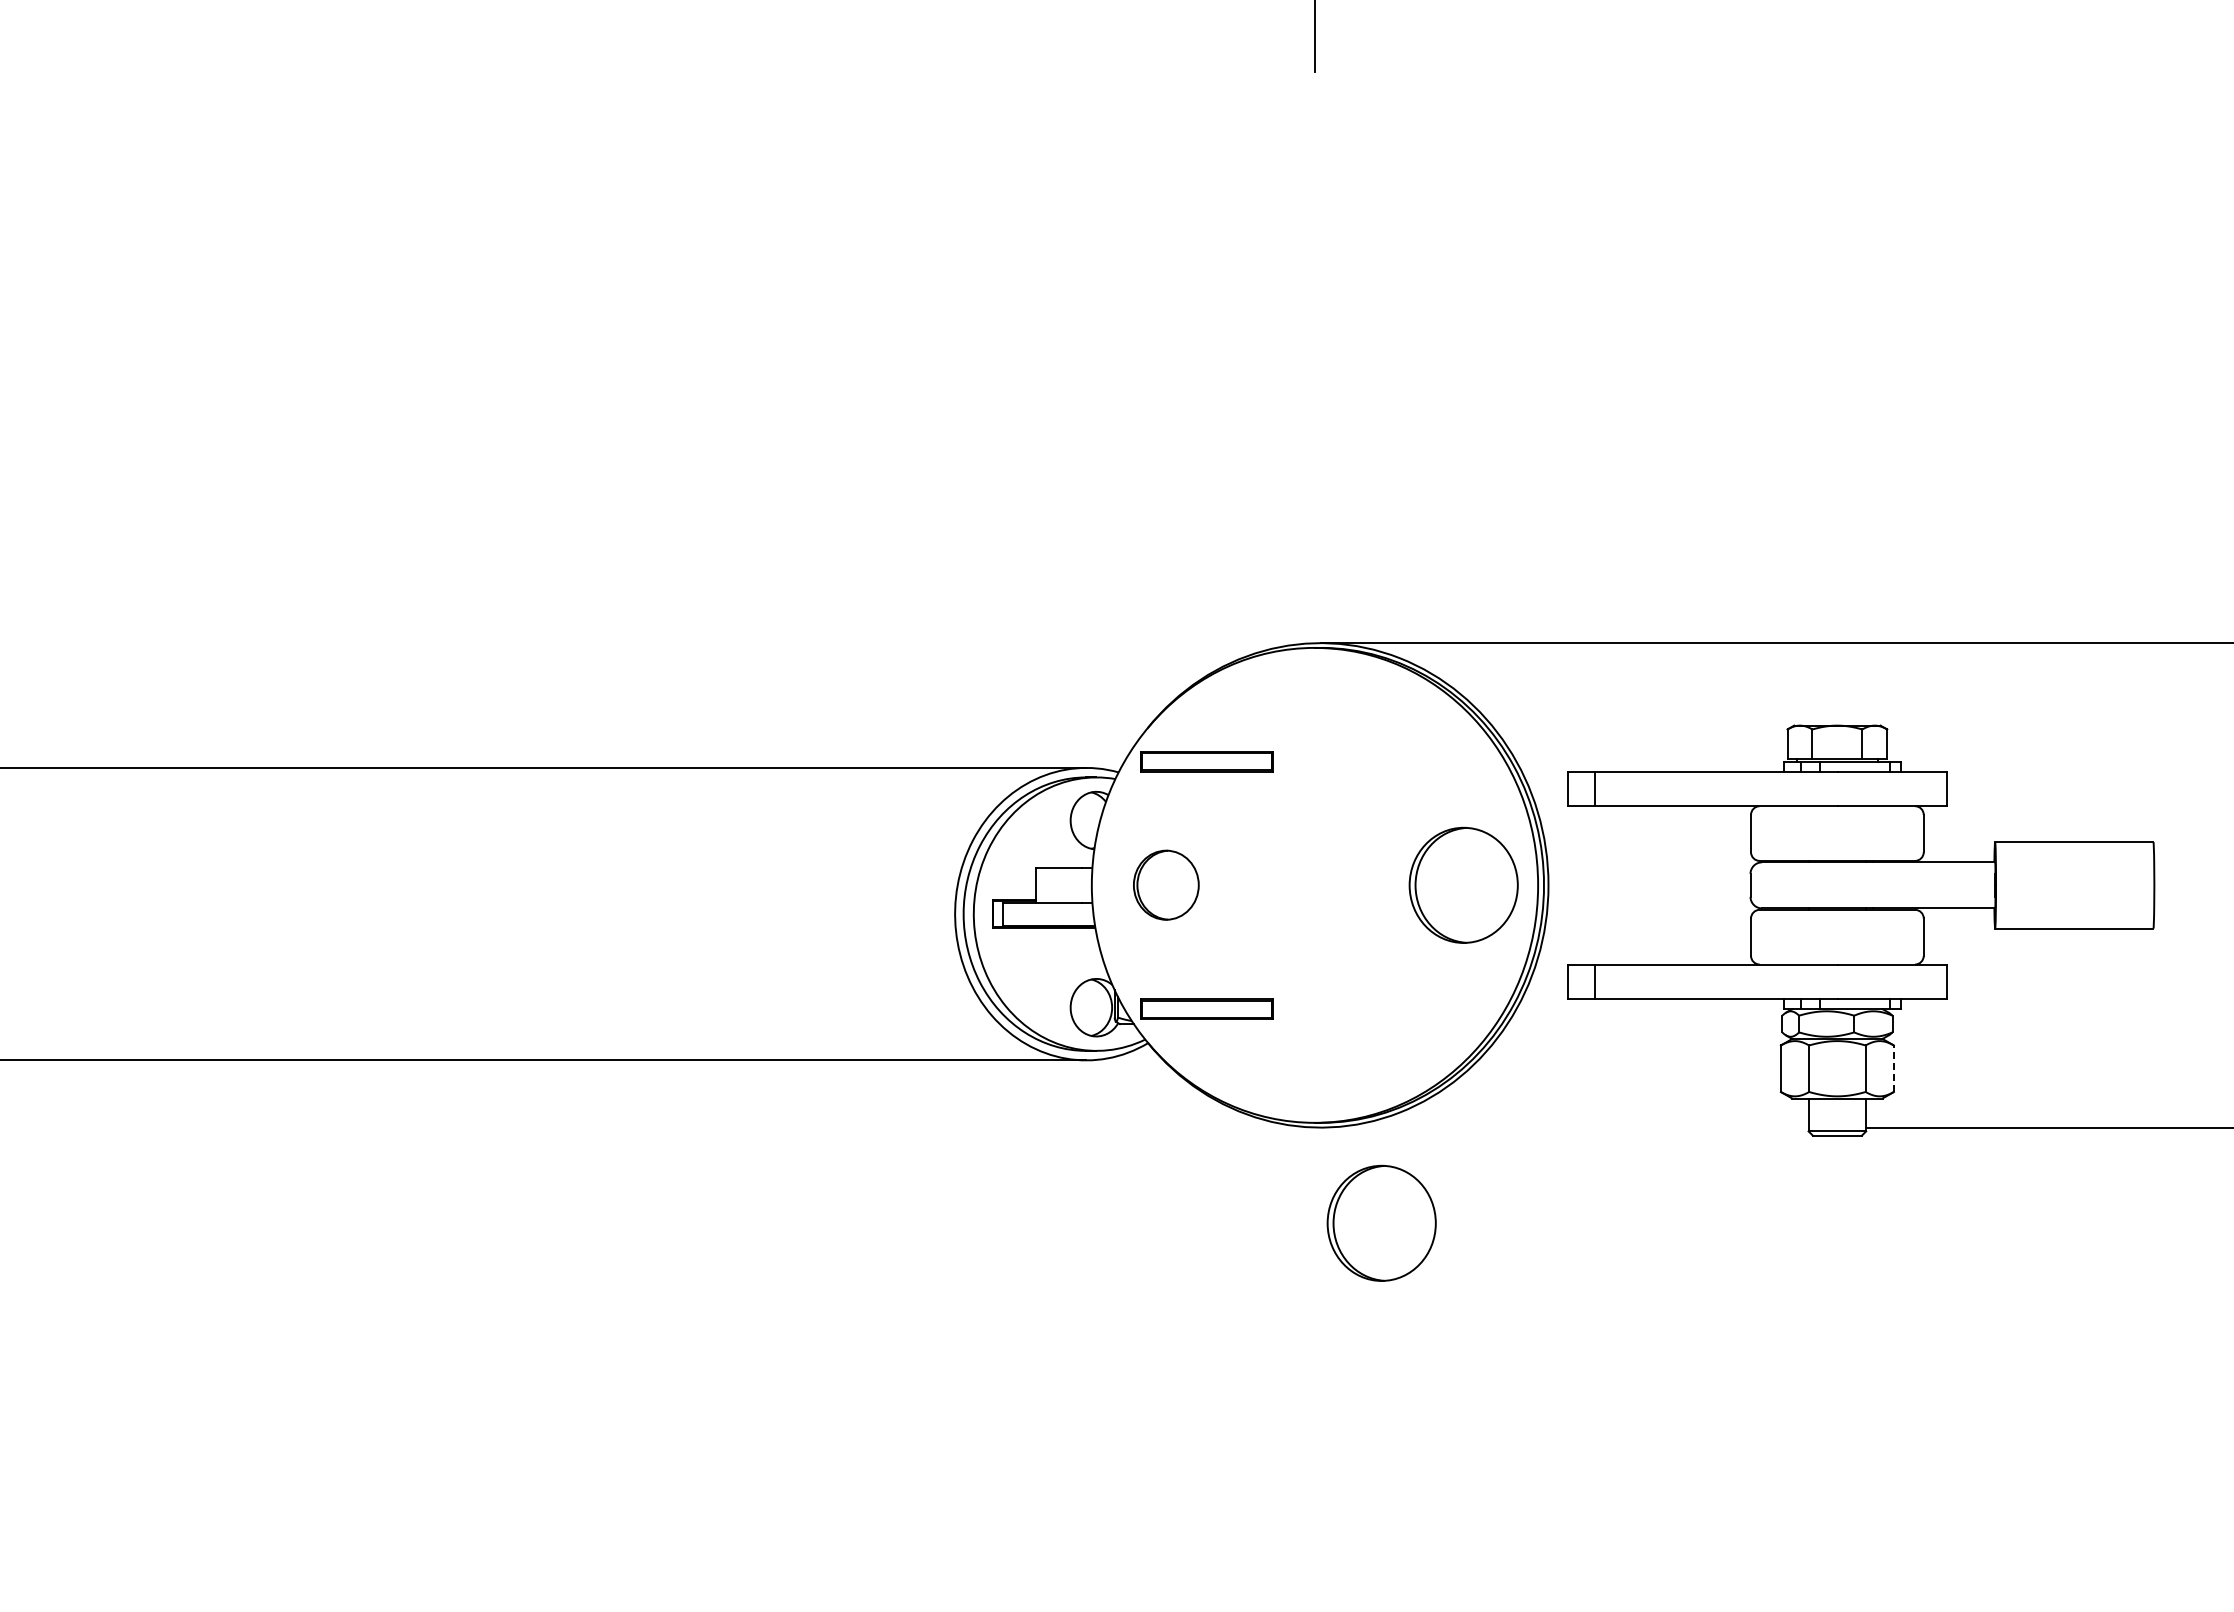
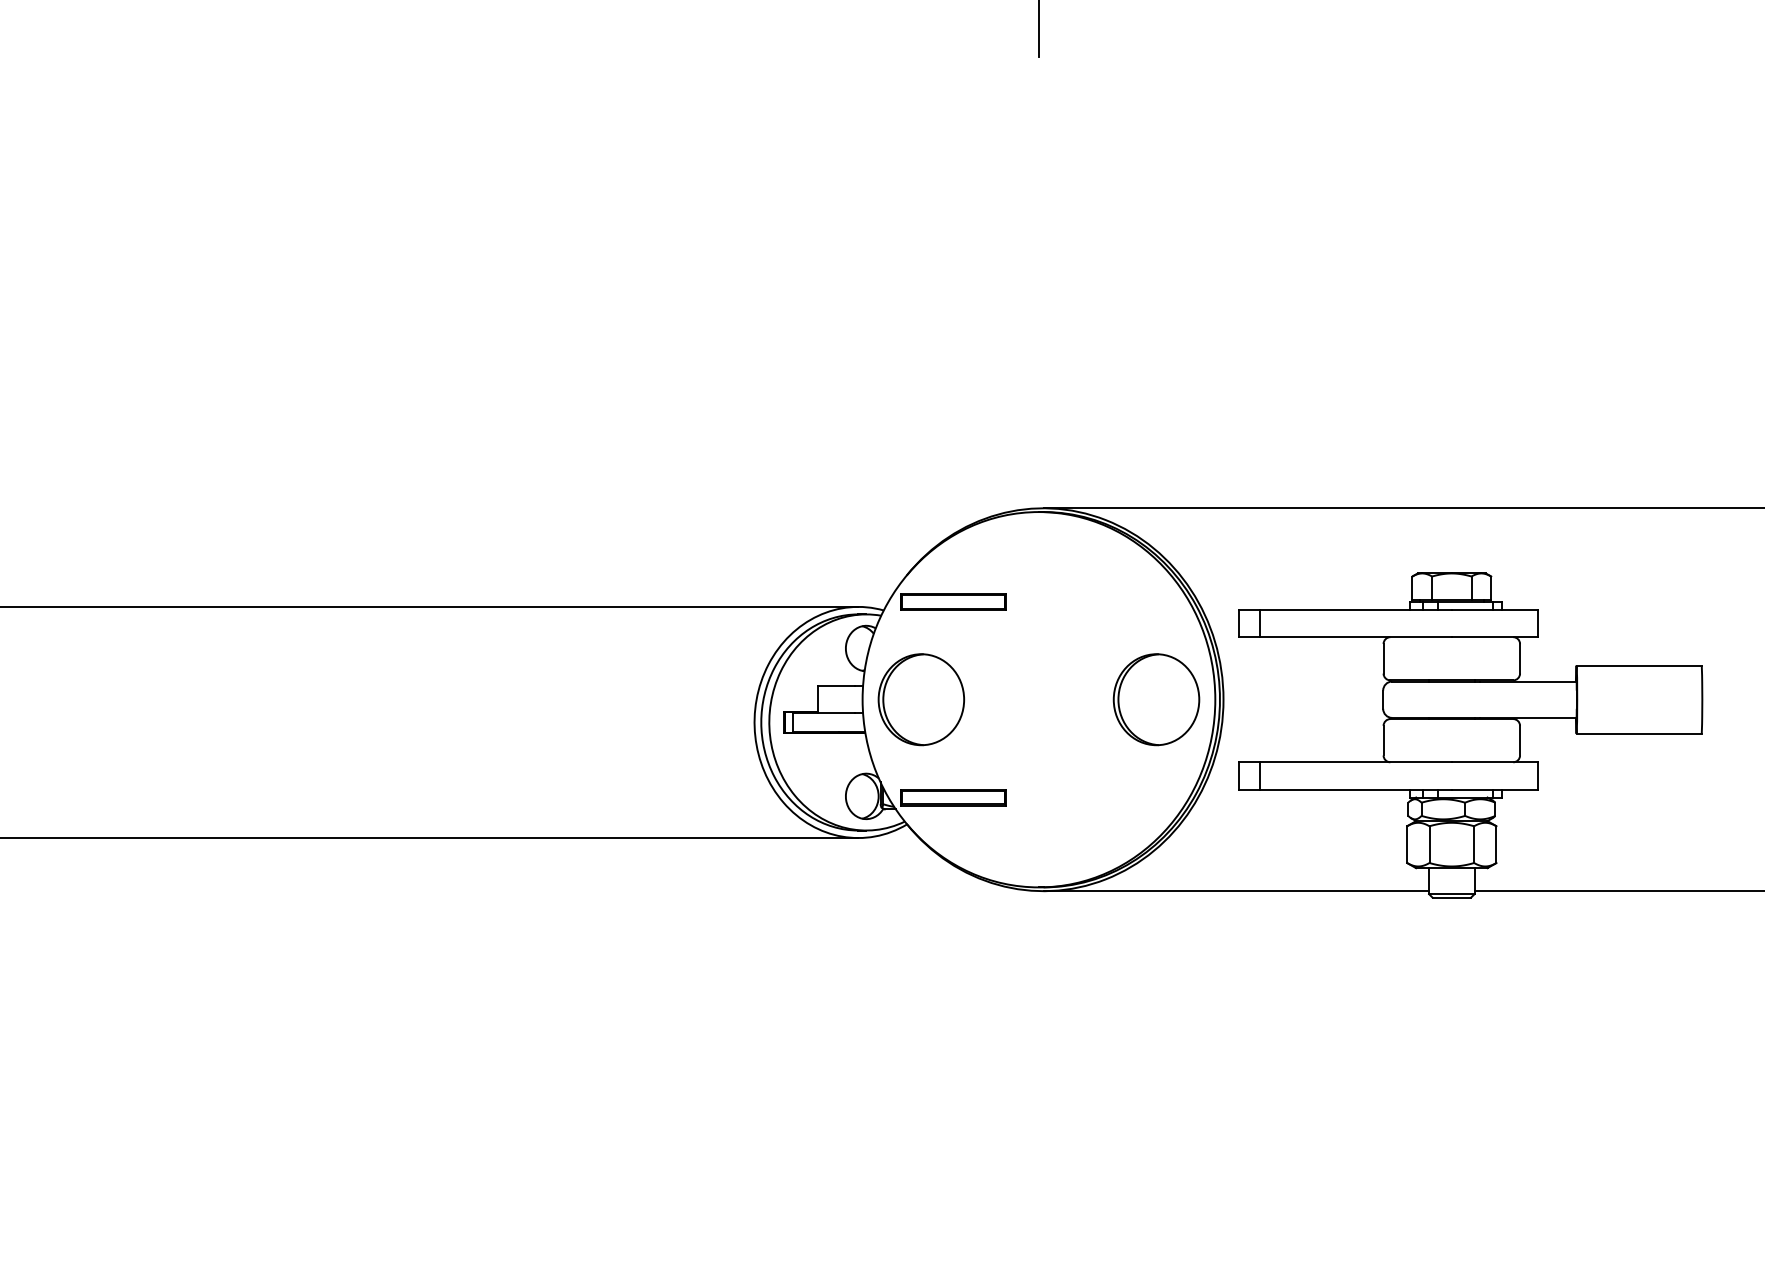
part: (1166, 884) -> (921, 699), size x1.67
line: (1893, 1068) -> (1496, 844), dashed -> solid
line: (1564, 1127) -> (1236, 891), added
part: (1381, 1222) -> (1091, 966), removed

